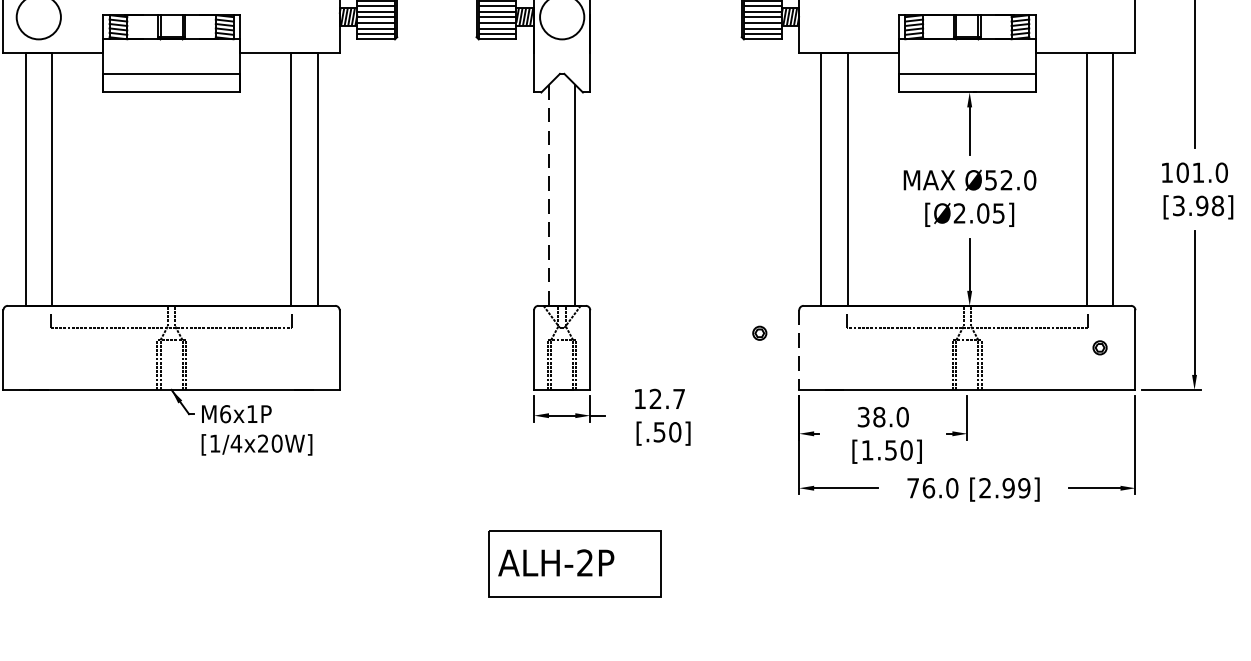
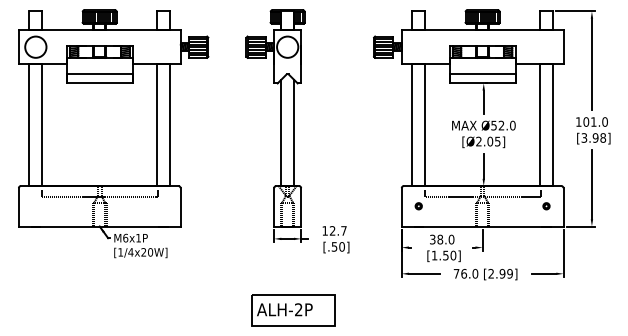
line: (549, 196) -> (281, 133), dashed -> solid
part: (759, 333) -> (418, 206), moved
line: (798, 350) -> (401, 207), dashed -> solid

